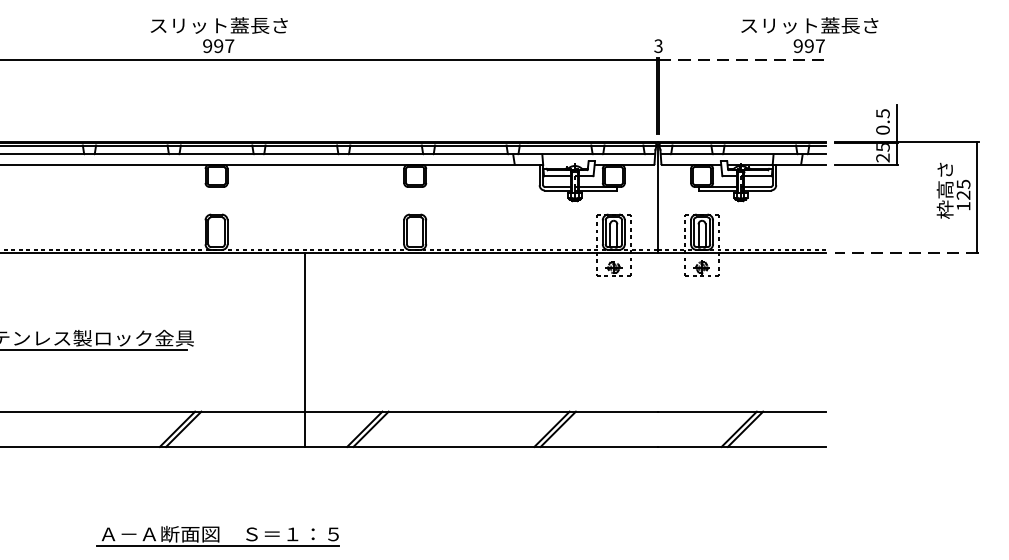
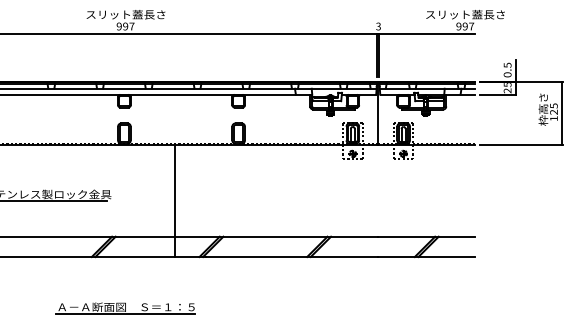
line: (741, 60) -> (426, 34), dashed -> solid
line: (905, 253) -> (520, 145), dashed -> solid

